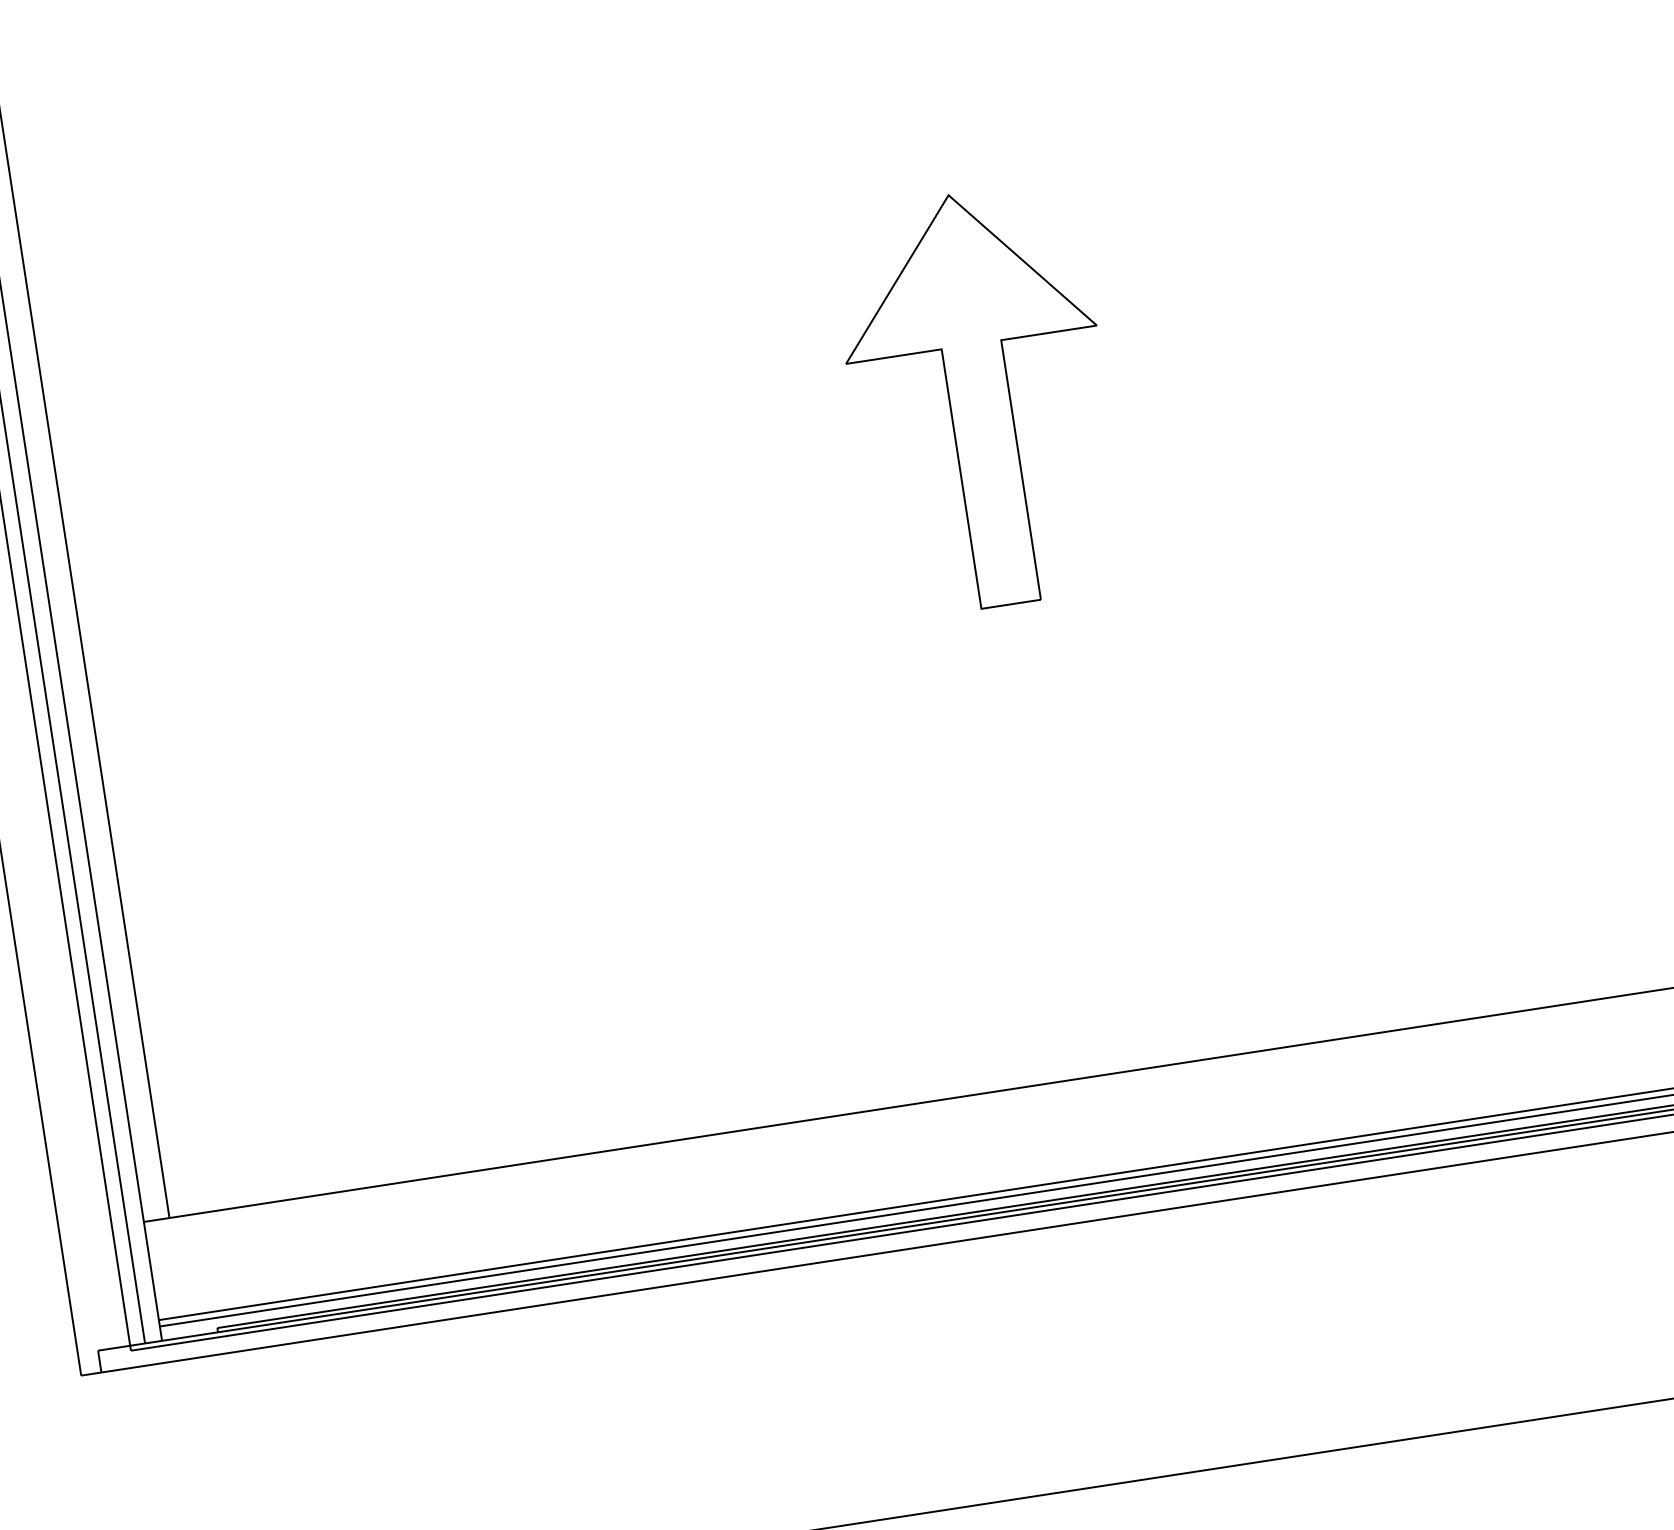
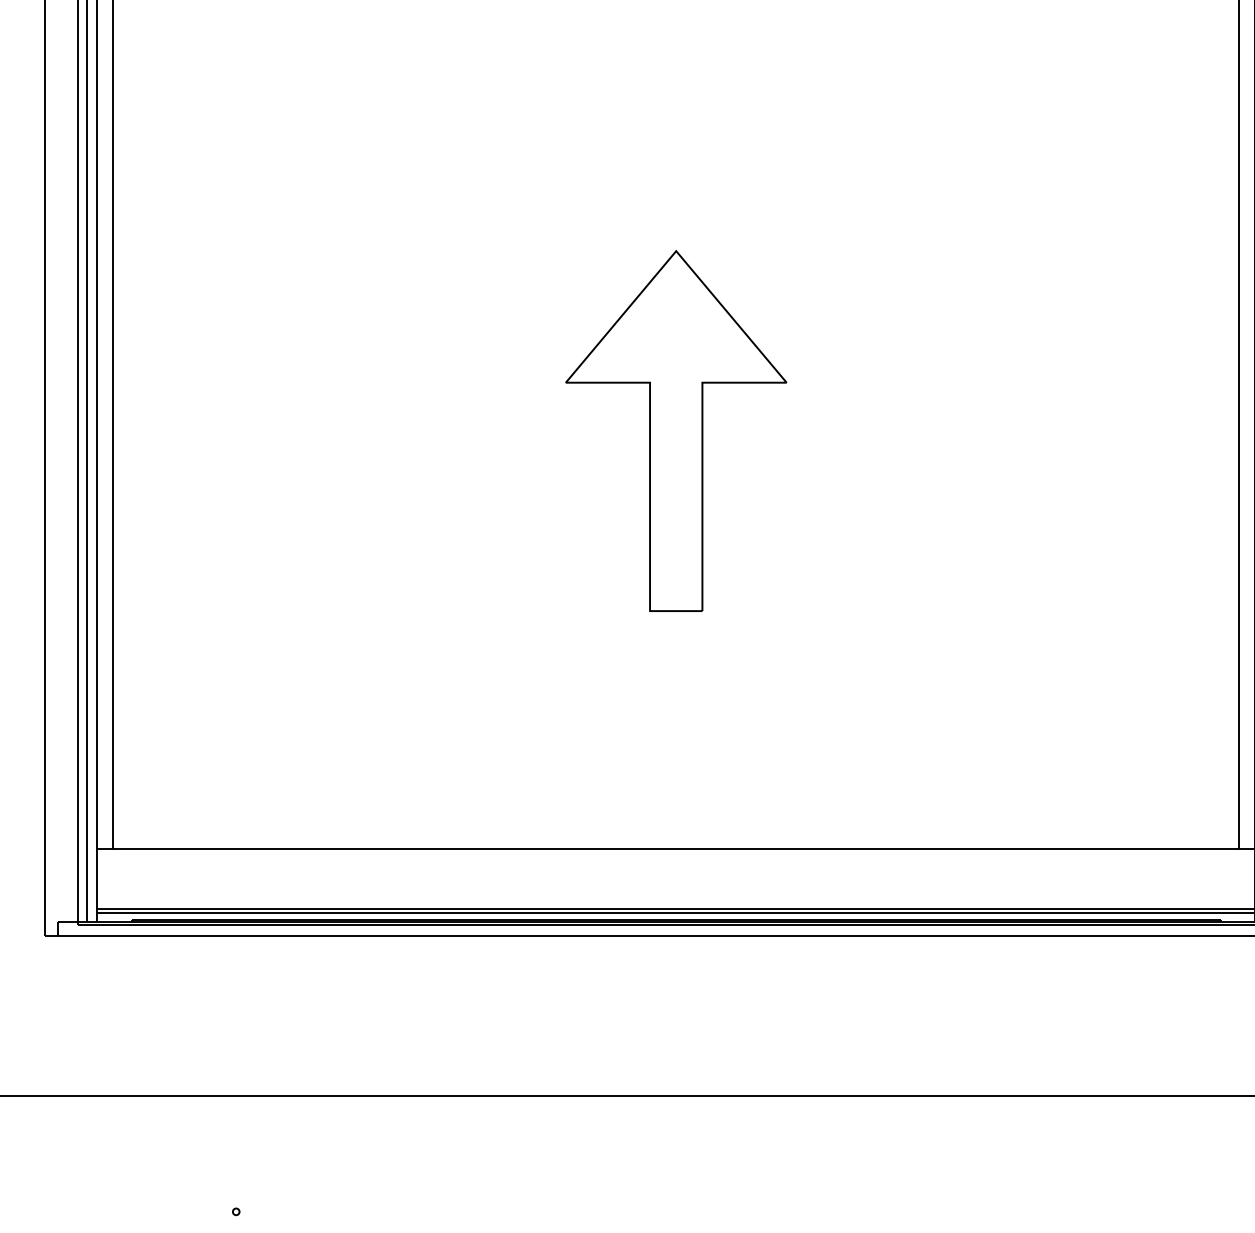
part: (980, 398) -> (676, 430), size x1.43

